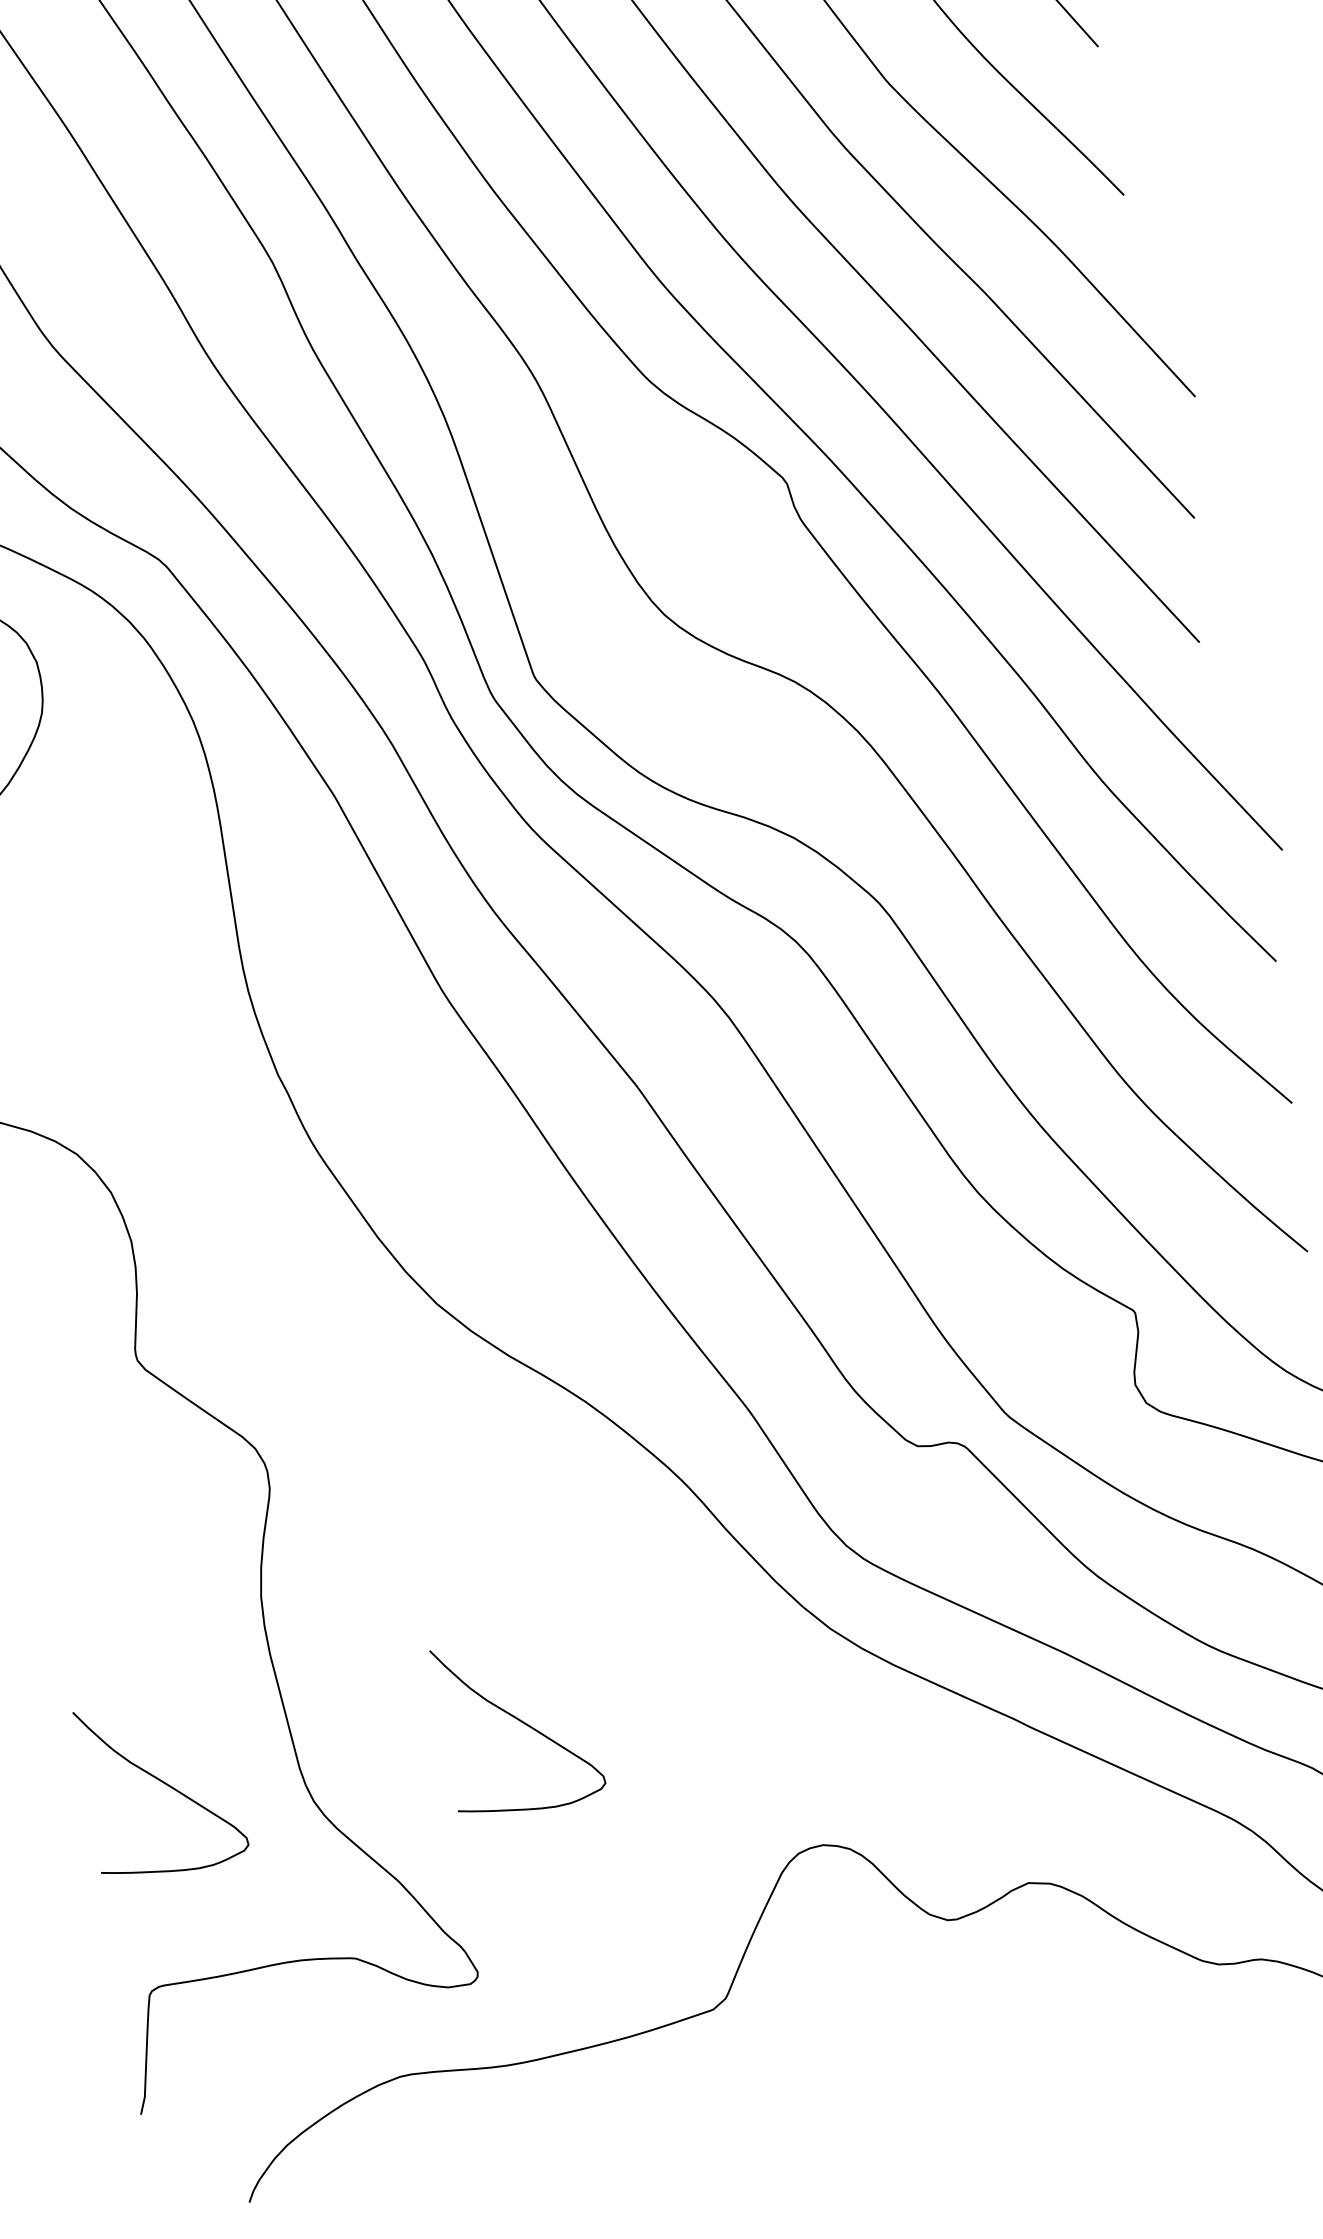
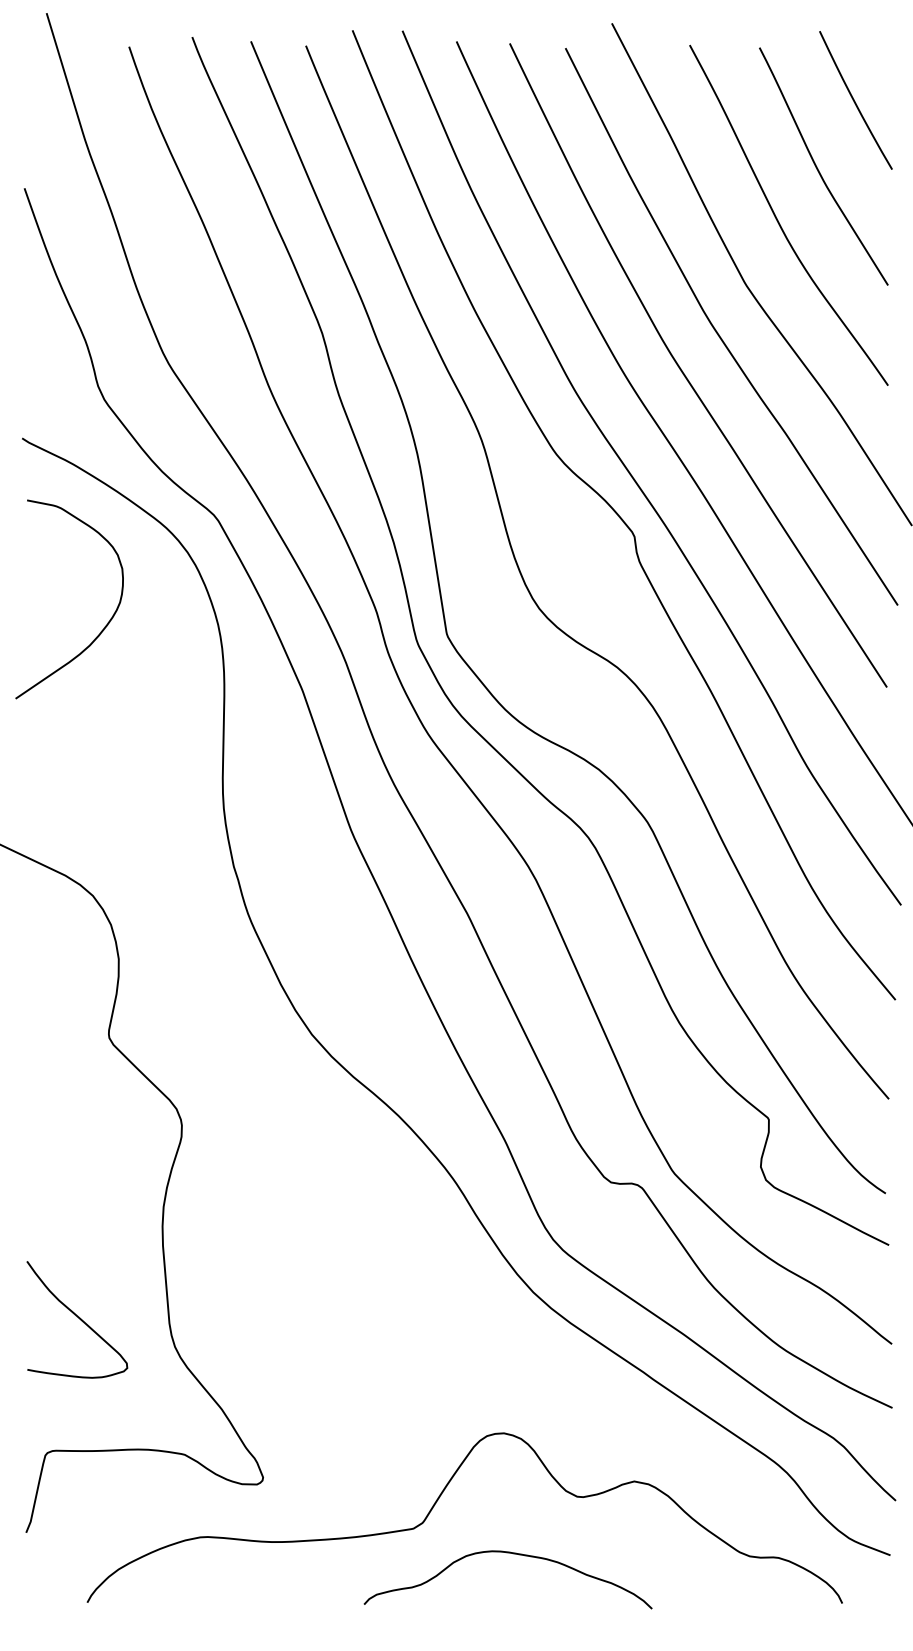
curve: (520, 1722) -> (319, 1318), removed
curve: (868, 2022) -> (513, 1554), added

